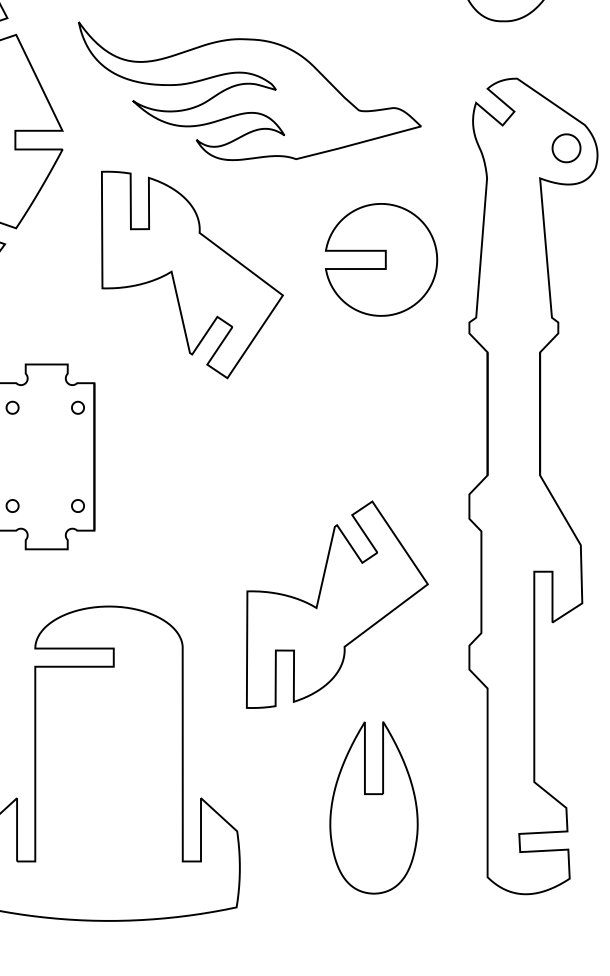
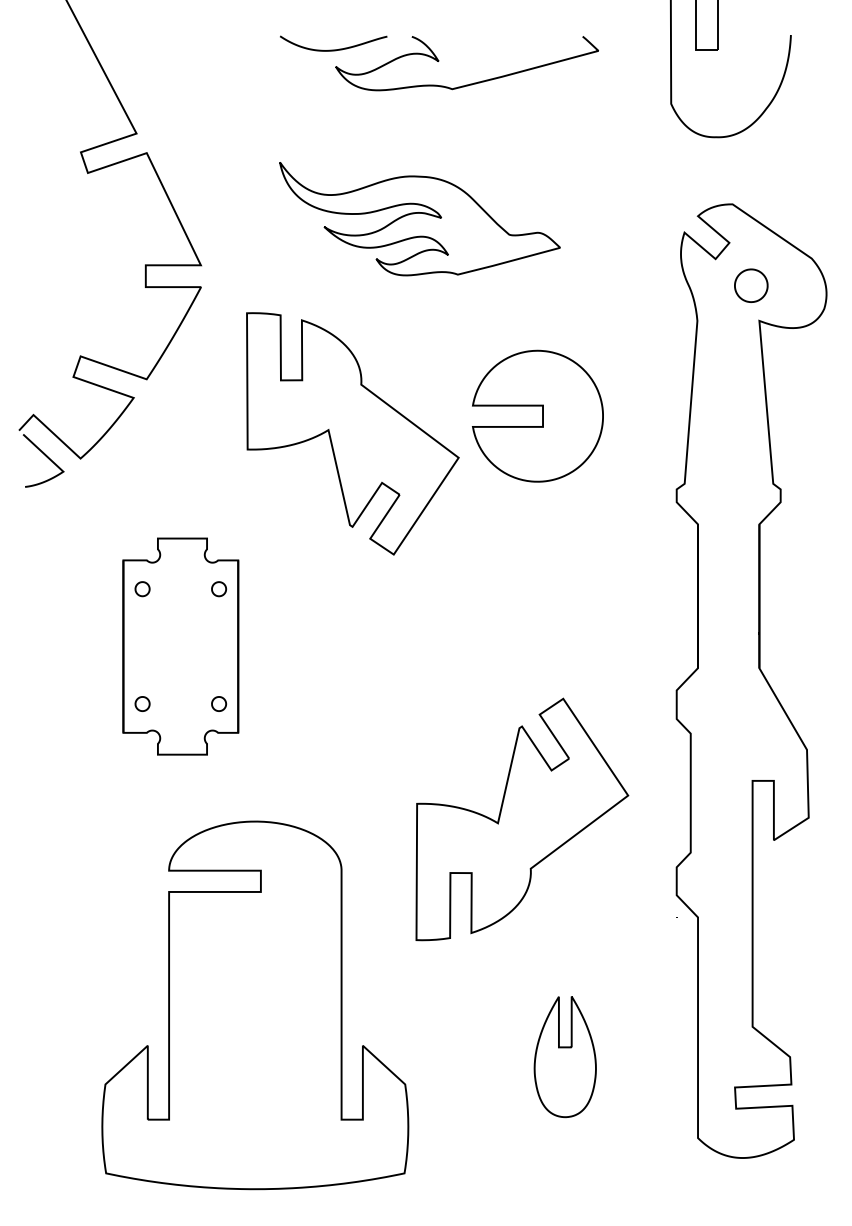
part: (249, 90) -> (419, 218), size x0.7
part: (566, 148) -> (751, 285), moved
part: (381, 259) -> (537, 415), moved
part: (374, 807) -> (565, 1056), size x0.6

